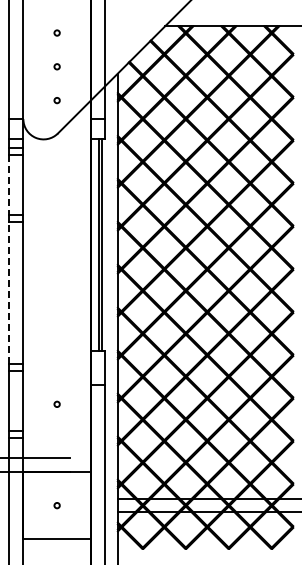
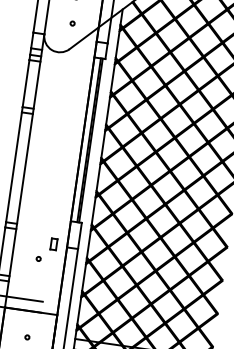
line: (9, 185) -> (26, 84), dashed -> solid
line: (9, 292) -> (14, 166), dashed -> solid
part: (73, 382) -> (53, 243), added

